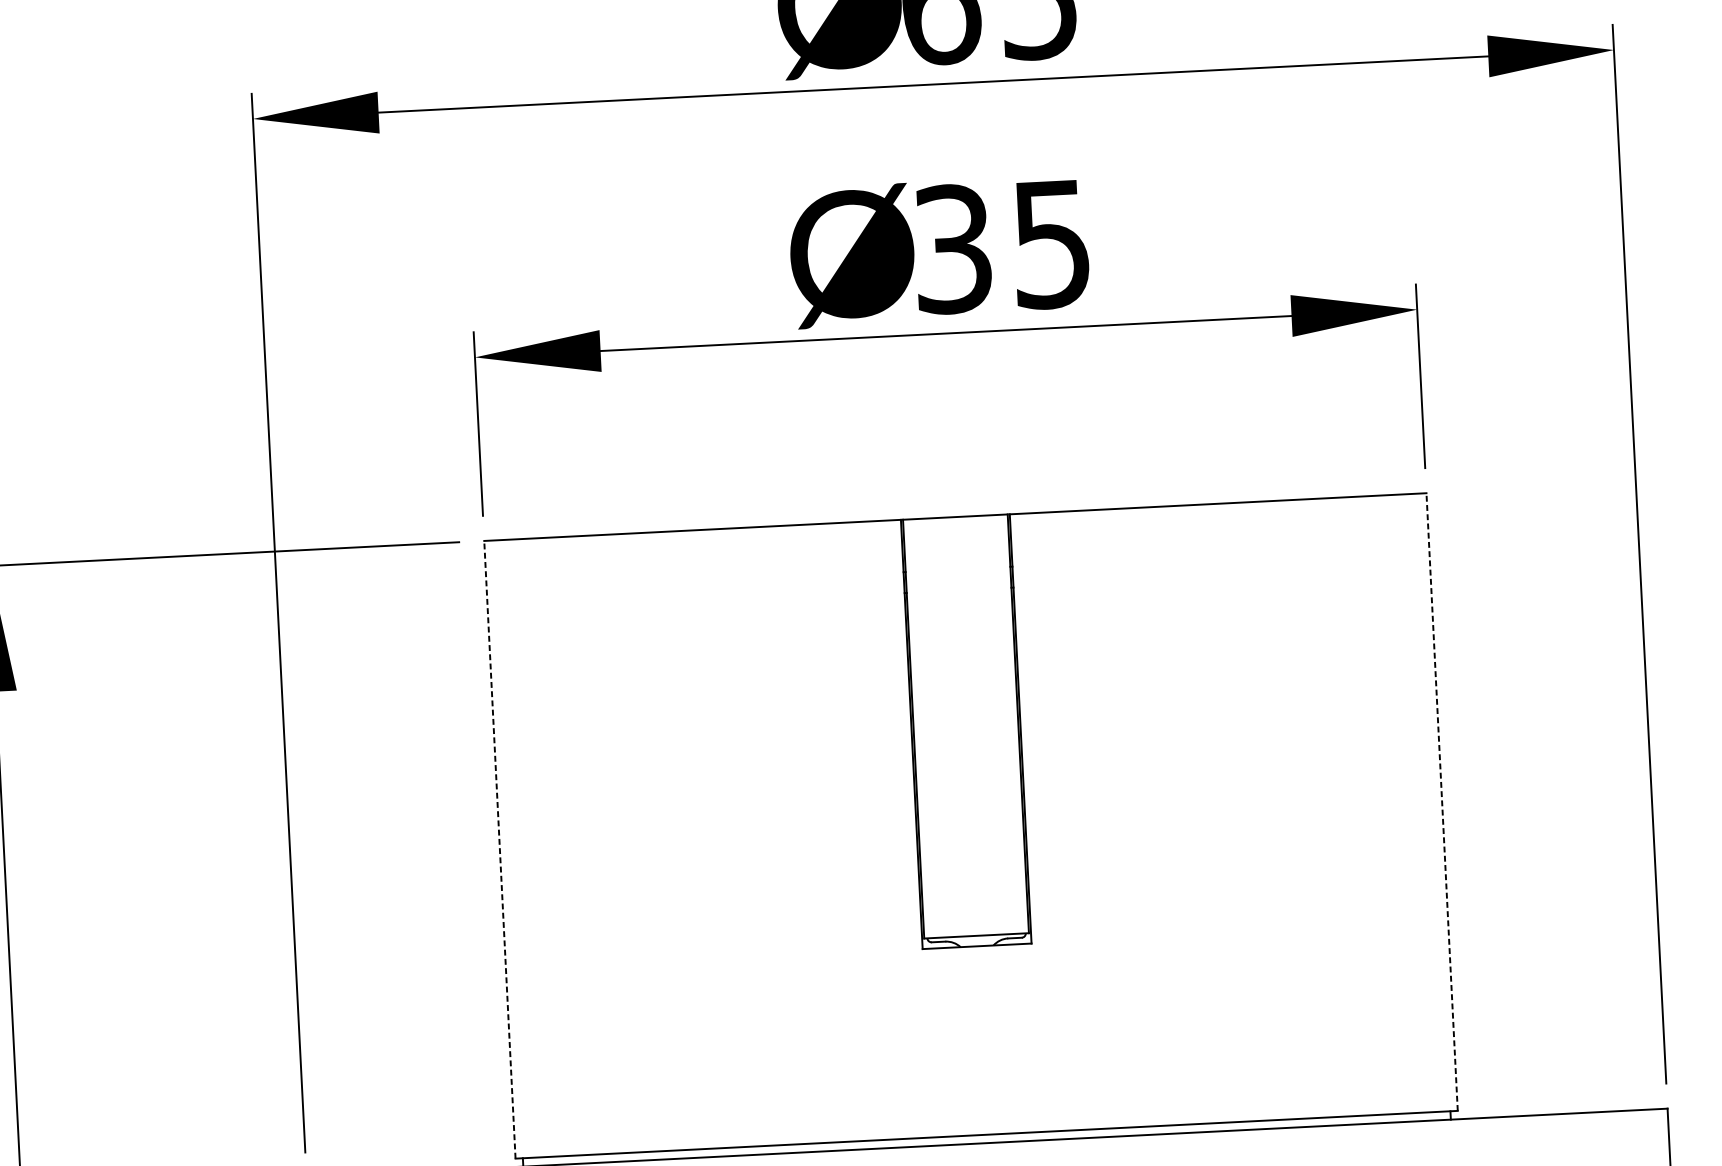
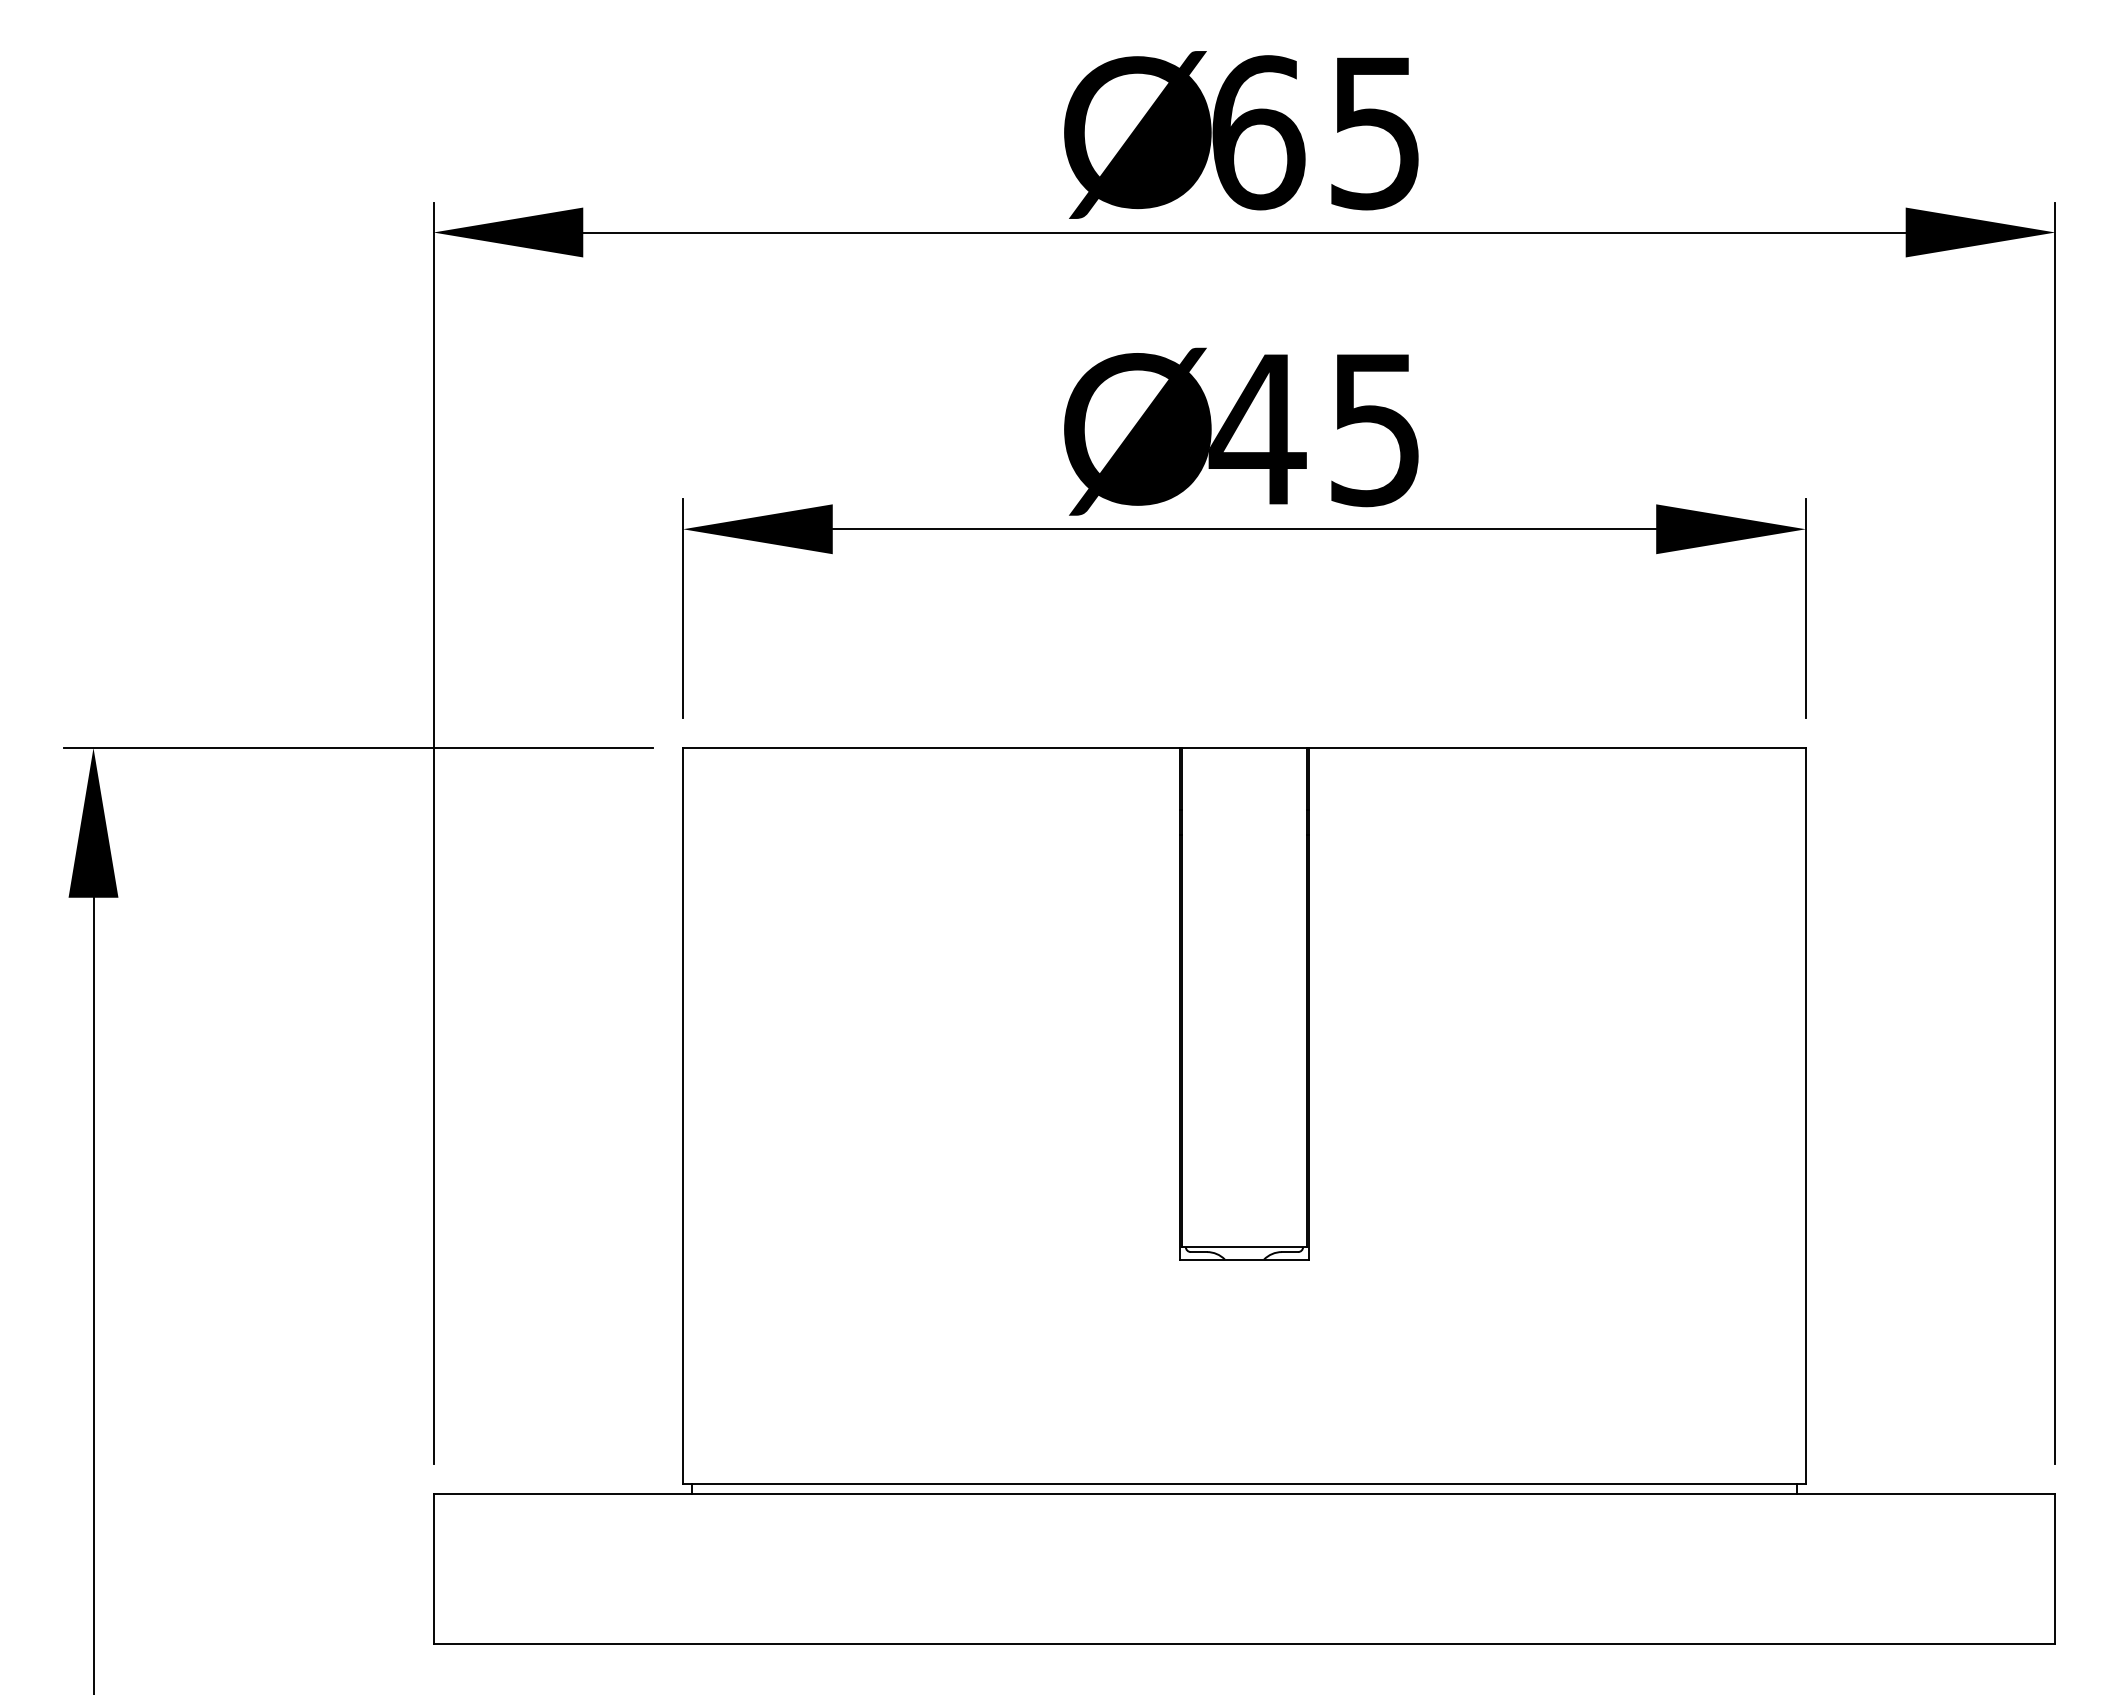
text: (952, 249) -> (1257, 429), 35 -> 45
line: (1441, 801) -> (1805, 1115), dashed -> solid
line: (500, 849) -> (683, 1115), dashed -> solid

